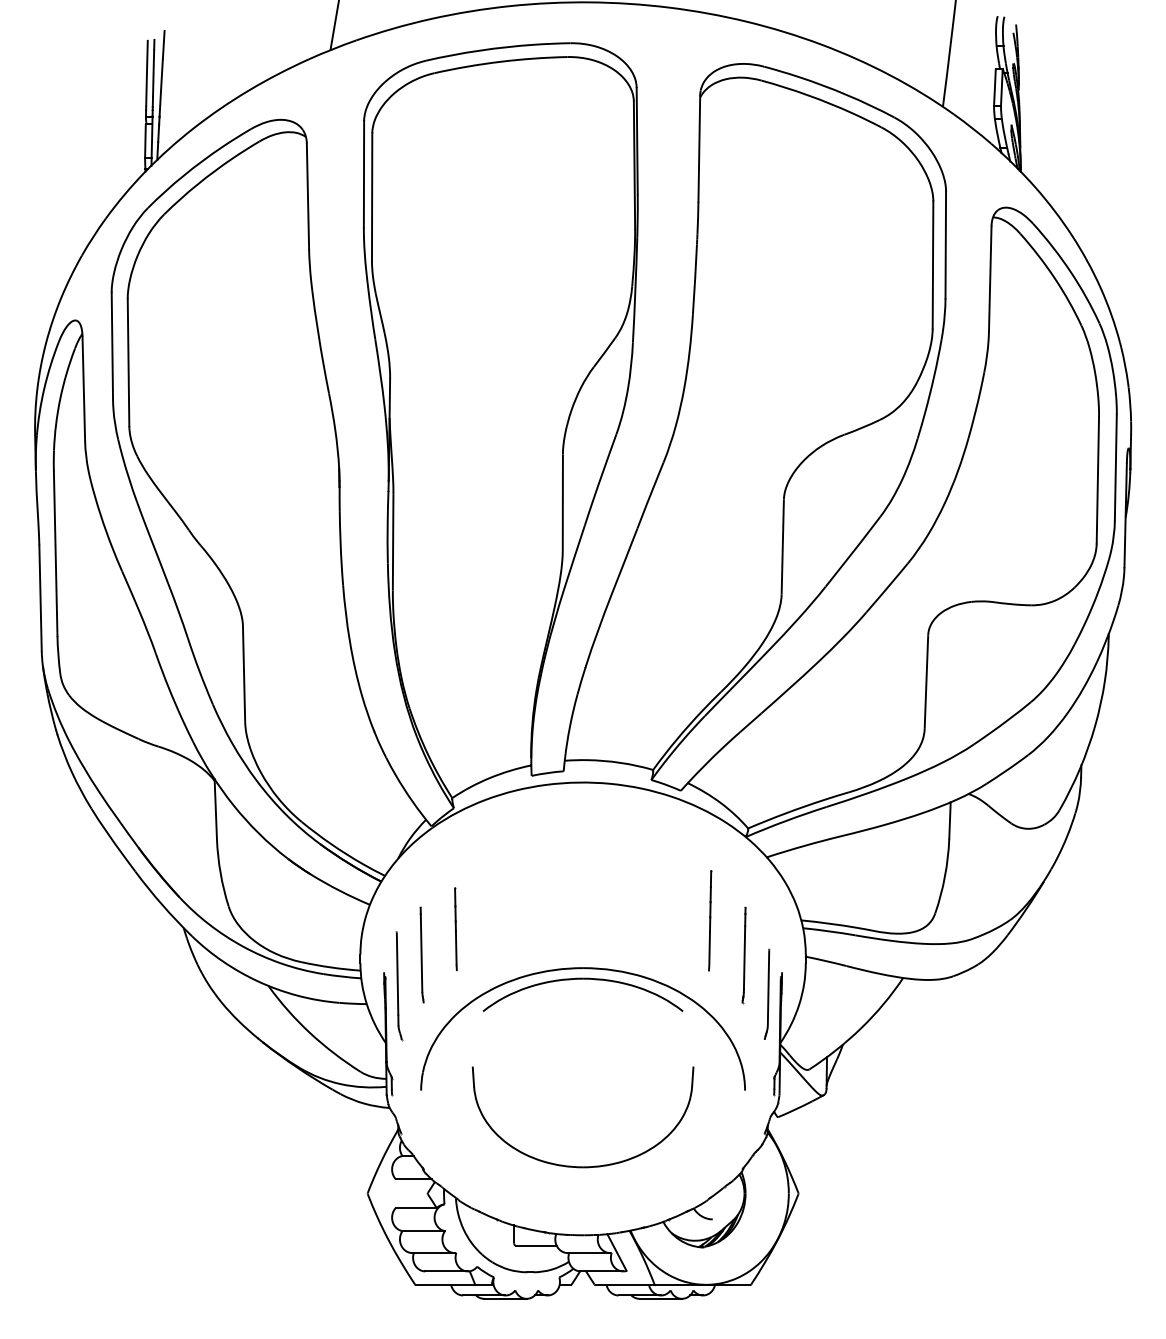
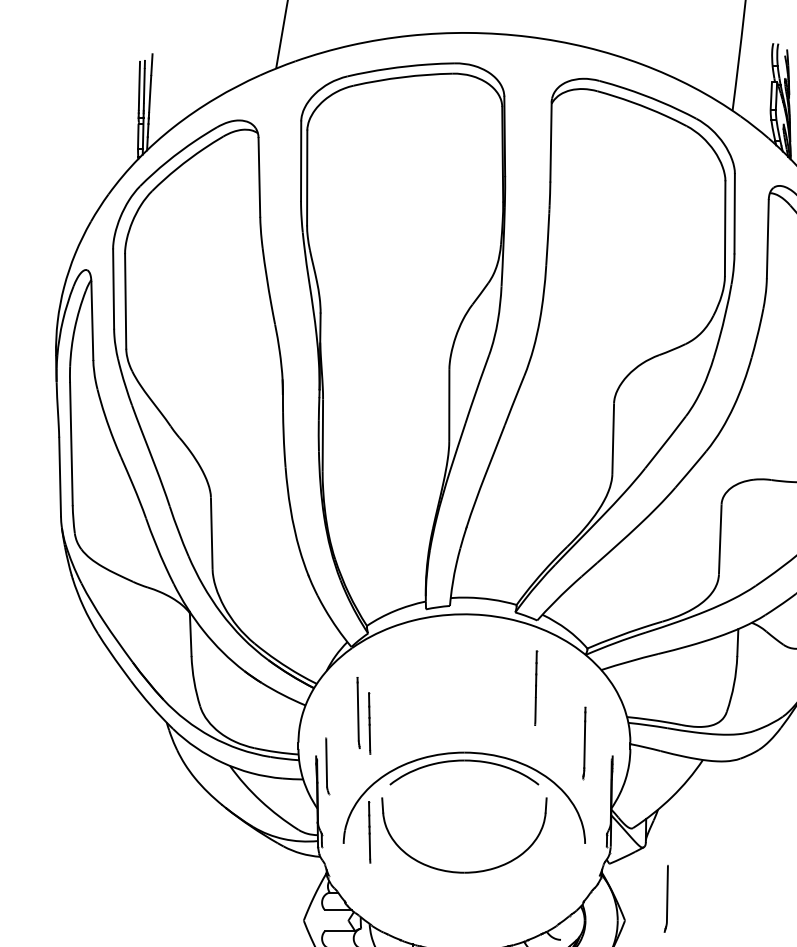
line: (710, 920) -> (536, 688), moved
line: (421, 954) -> (358, 712), moved
part: (399, 986) -> (327, 766), size x0.7
part: (767, 993) -> (666, 898), moved
line: (455, 1075) -> (369, 832), added
part: (582, 1166) -> (463, 872), moved

